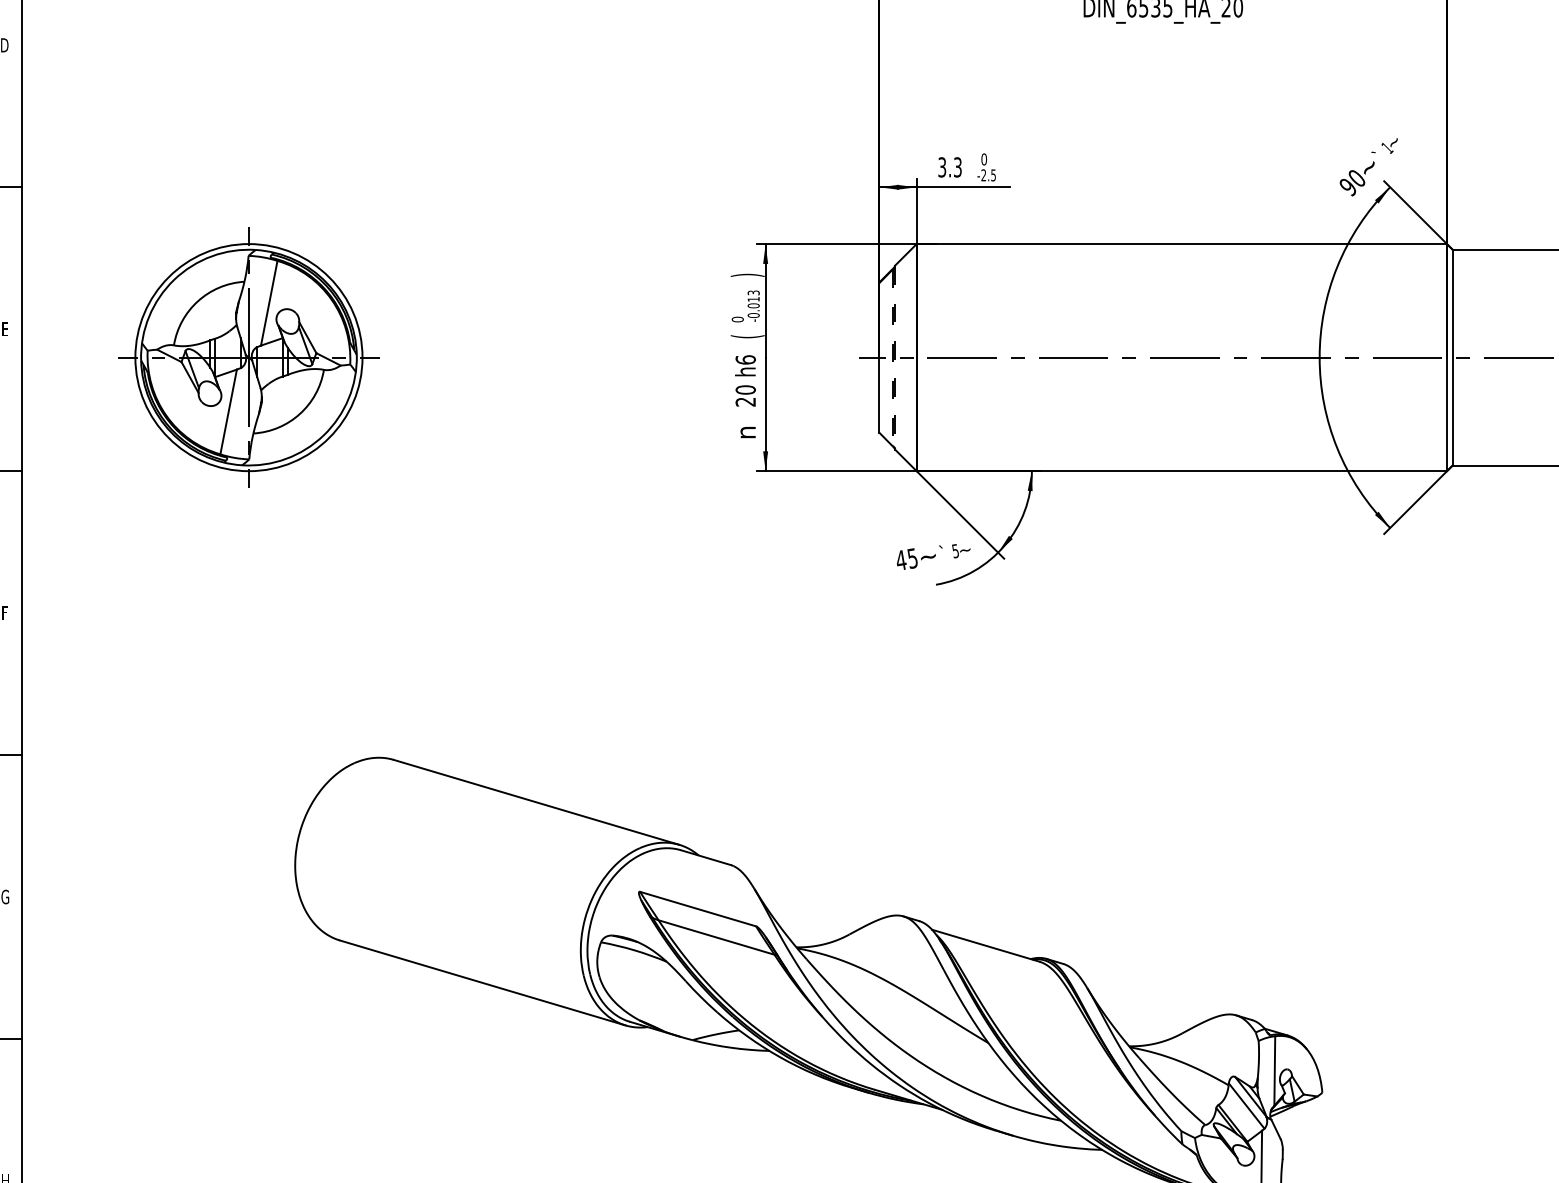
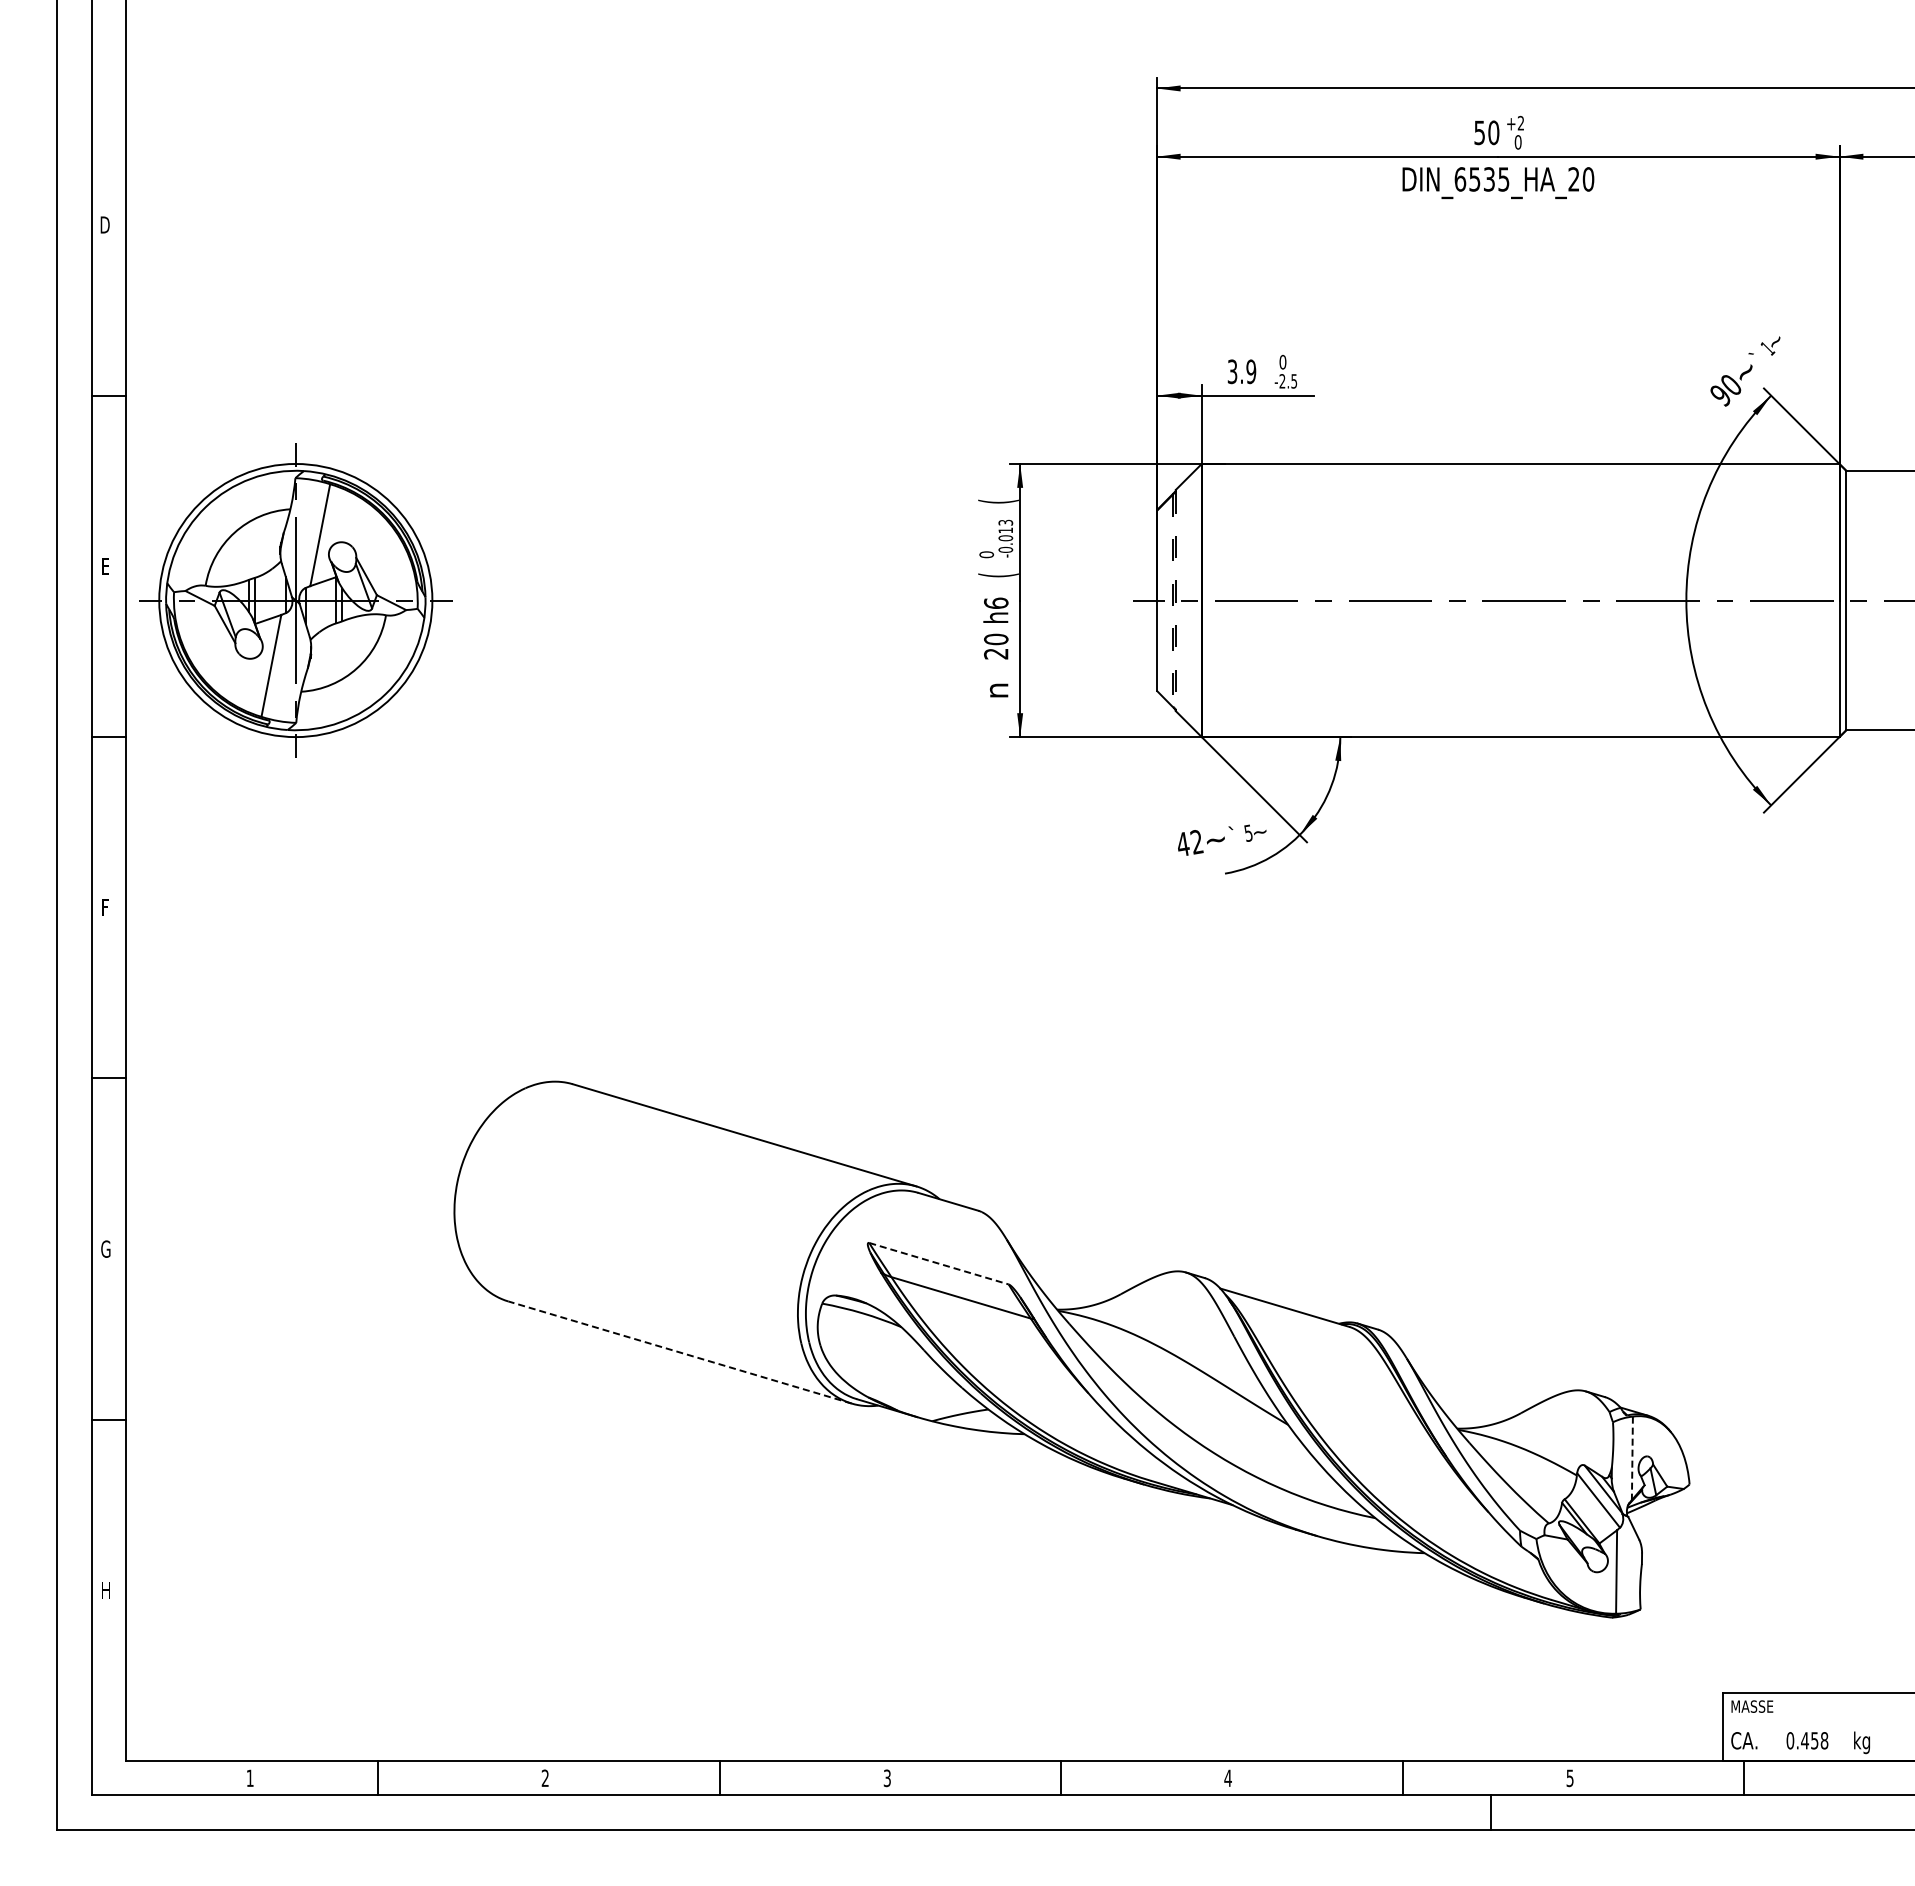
text: (958, 167) -> (1251, 371), 3.3 -> 3.9
text: (747, 275) -> (998, 501), ) -> (
part: (248, 357) -> (295, 600), moved
text: (912, 558) -> (1196, 841), 45 -> 42
line: (697, 908) -> (938, 1263), solid -> dashed
line: (482, 982) -> (679, 1352), solid -> dashed
line: (1274, 1071) -> (1632, 1458), solid -> dashed

